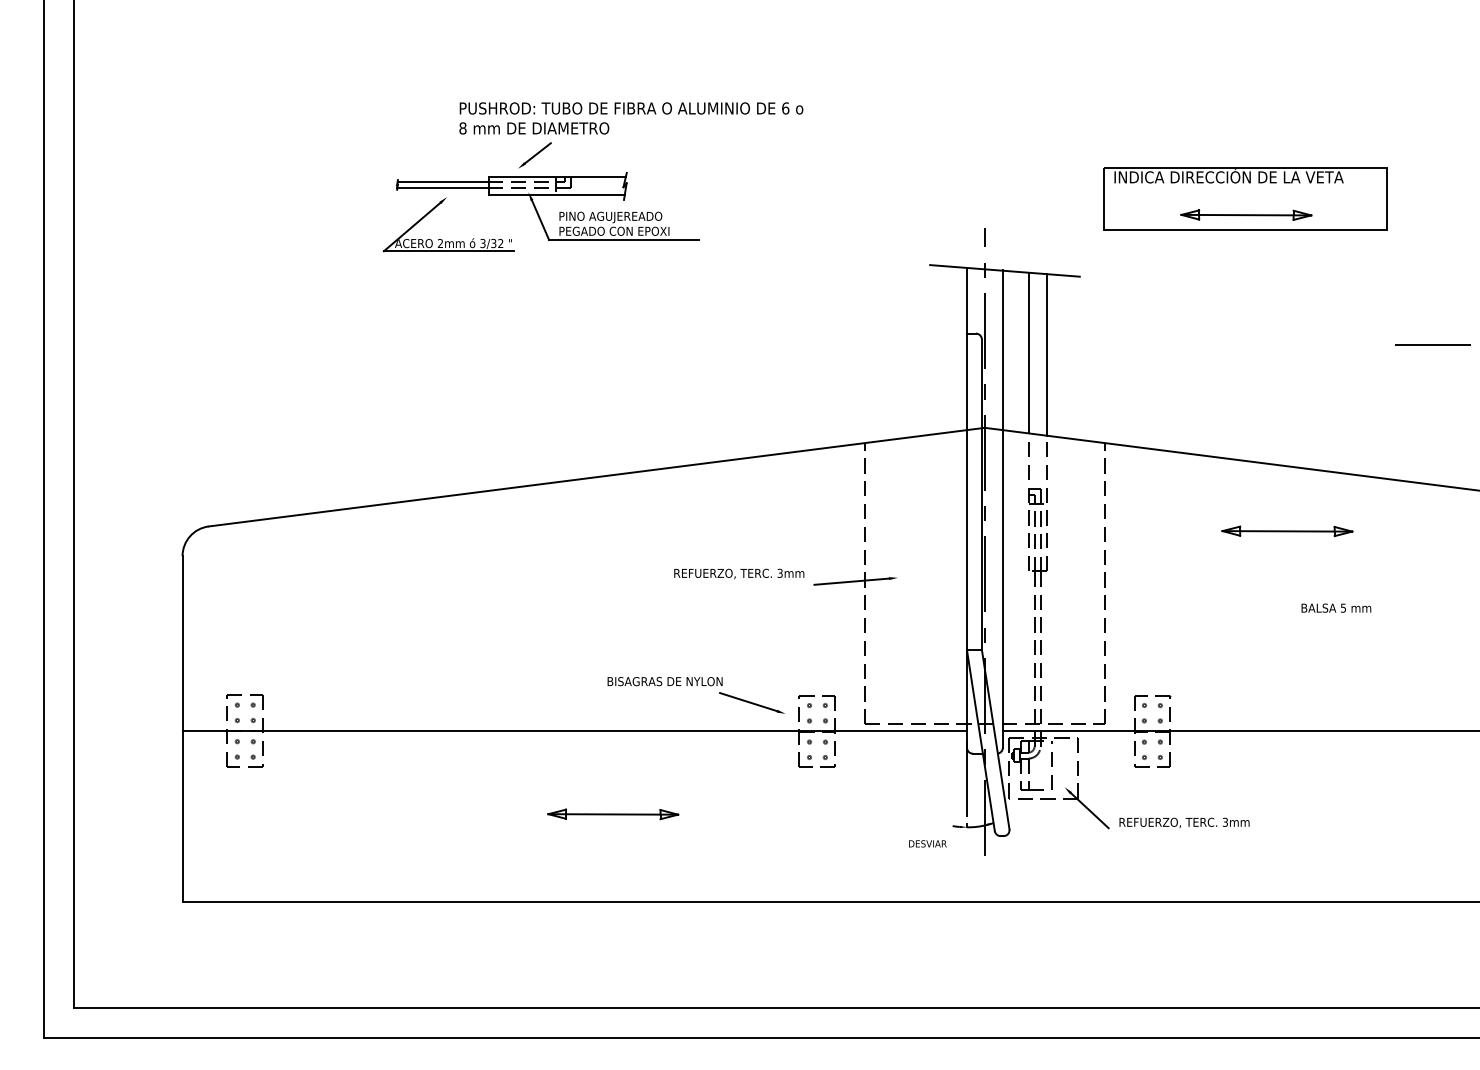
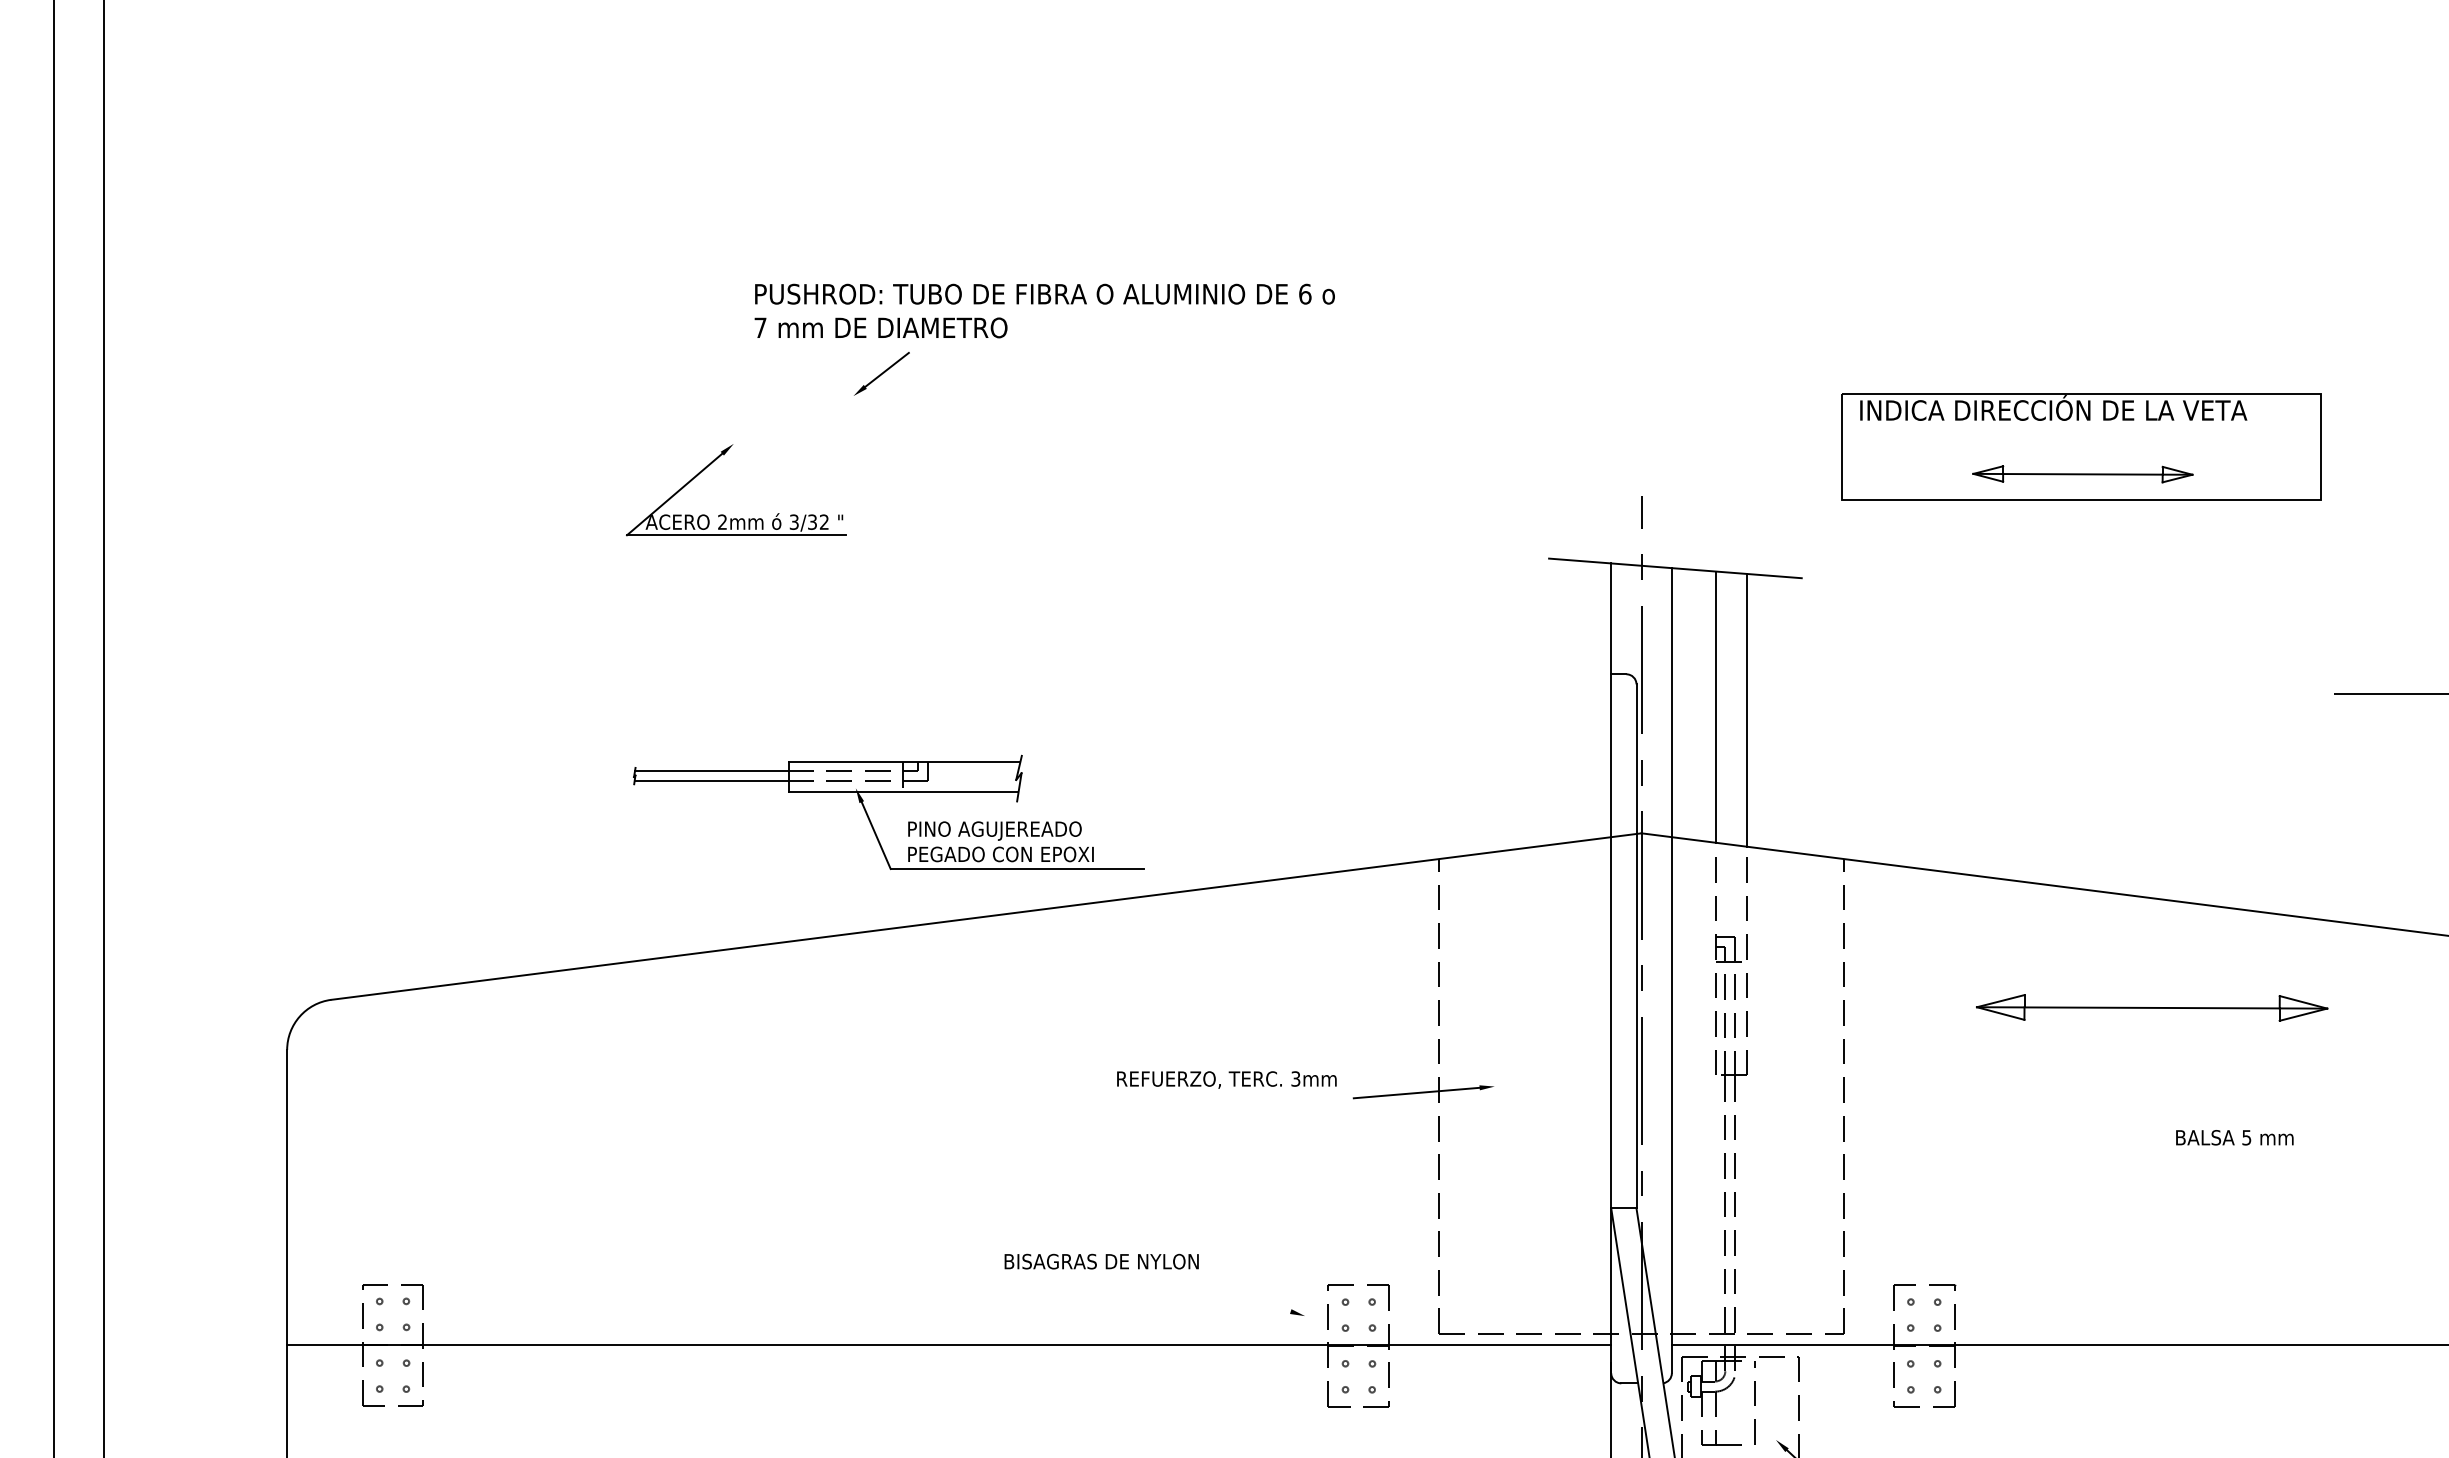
text: (462, 128) -> (759, 328), 8 -> 7
part: (537, 210) -> (871, 819), moved
part: (1287, 531) -> (2152, 1008), size x1.6
line: (748, 702) -> (1242, 1296), removed

